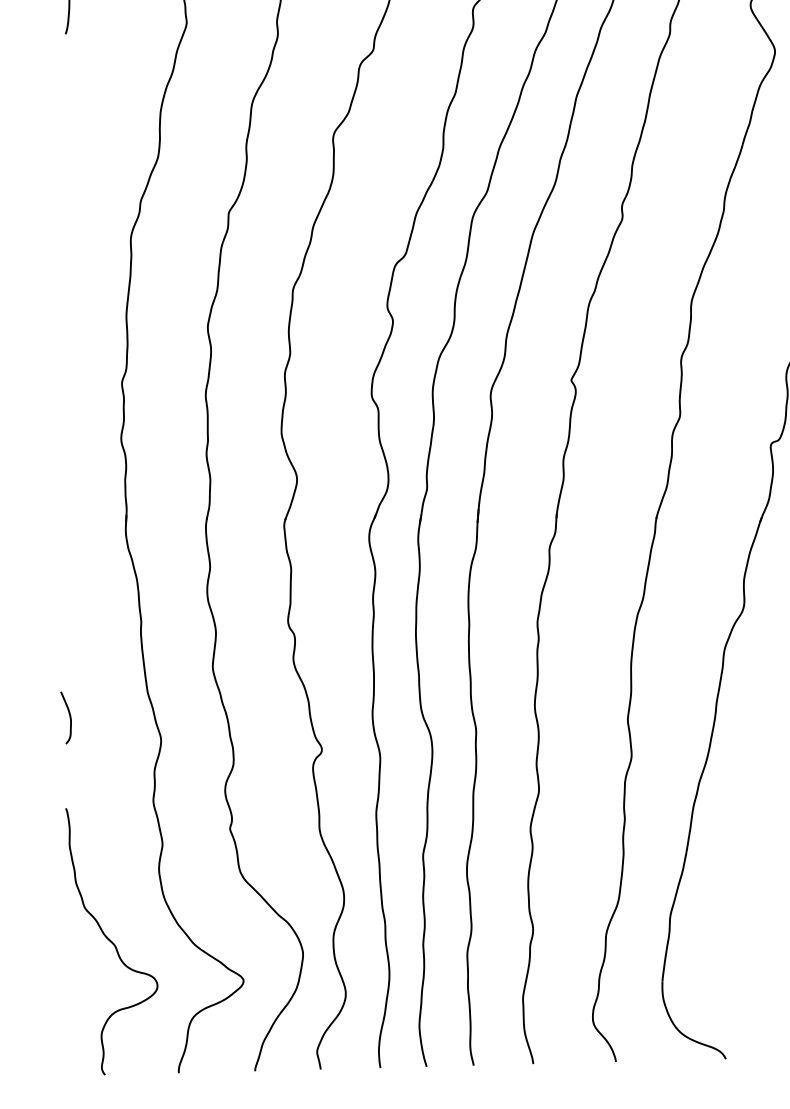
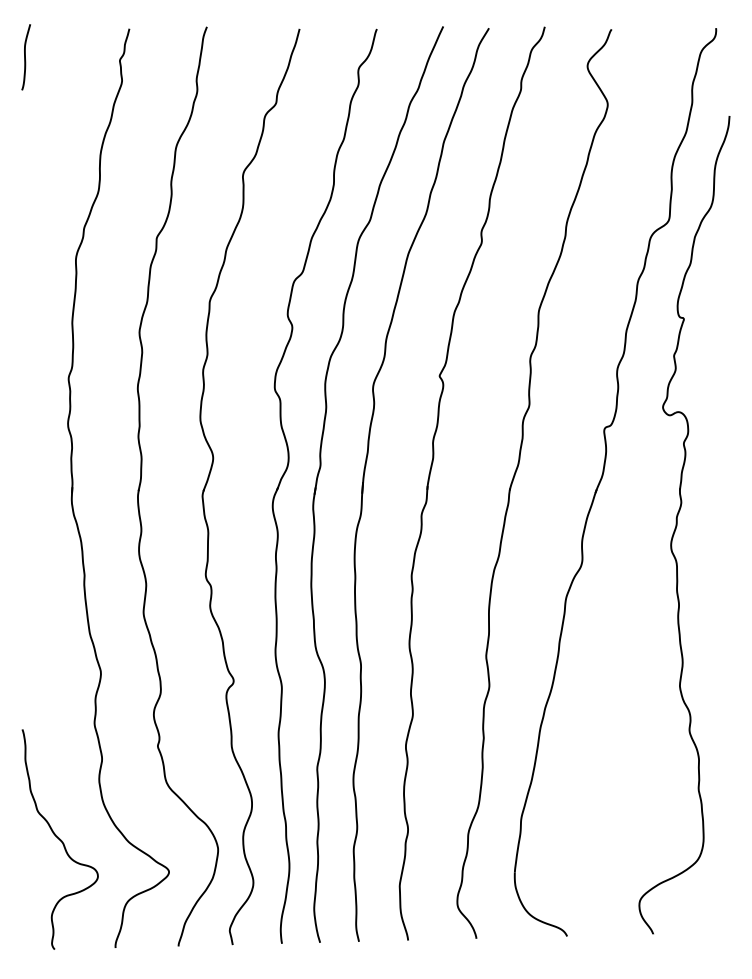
curve: (68, 715) -> (24, 652), removed

